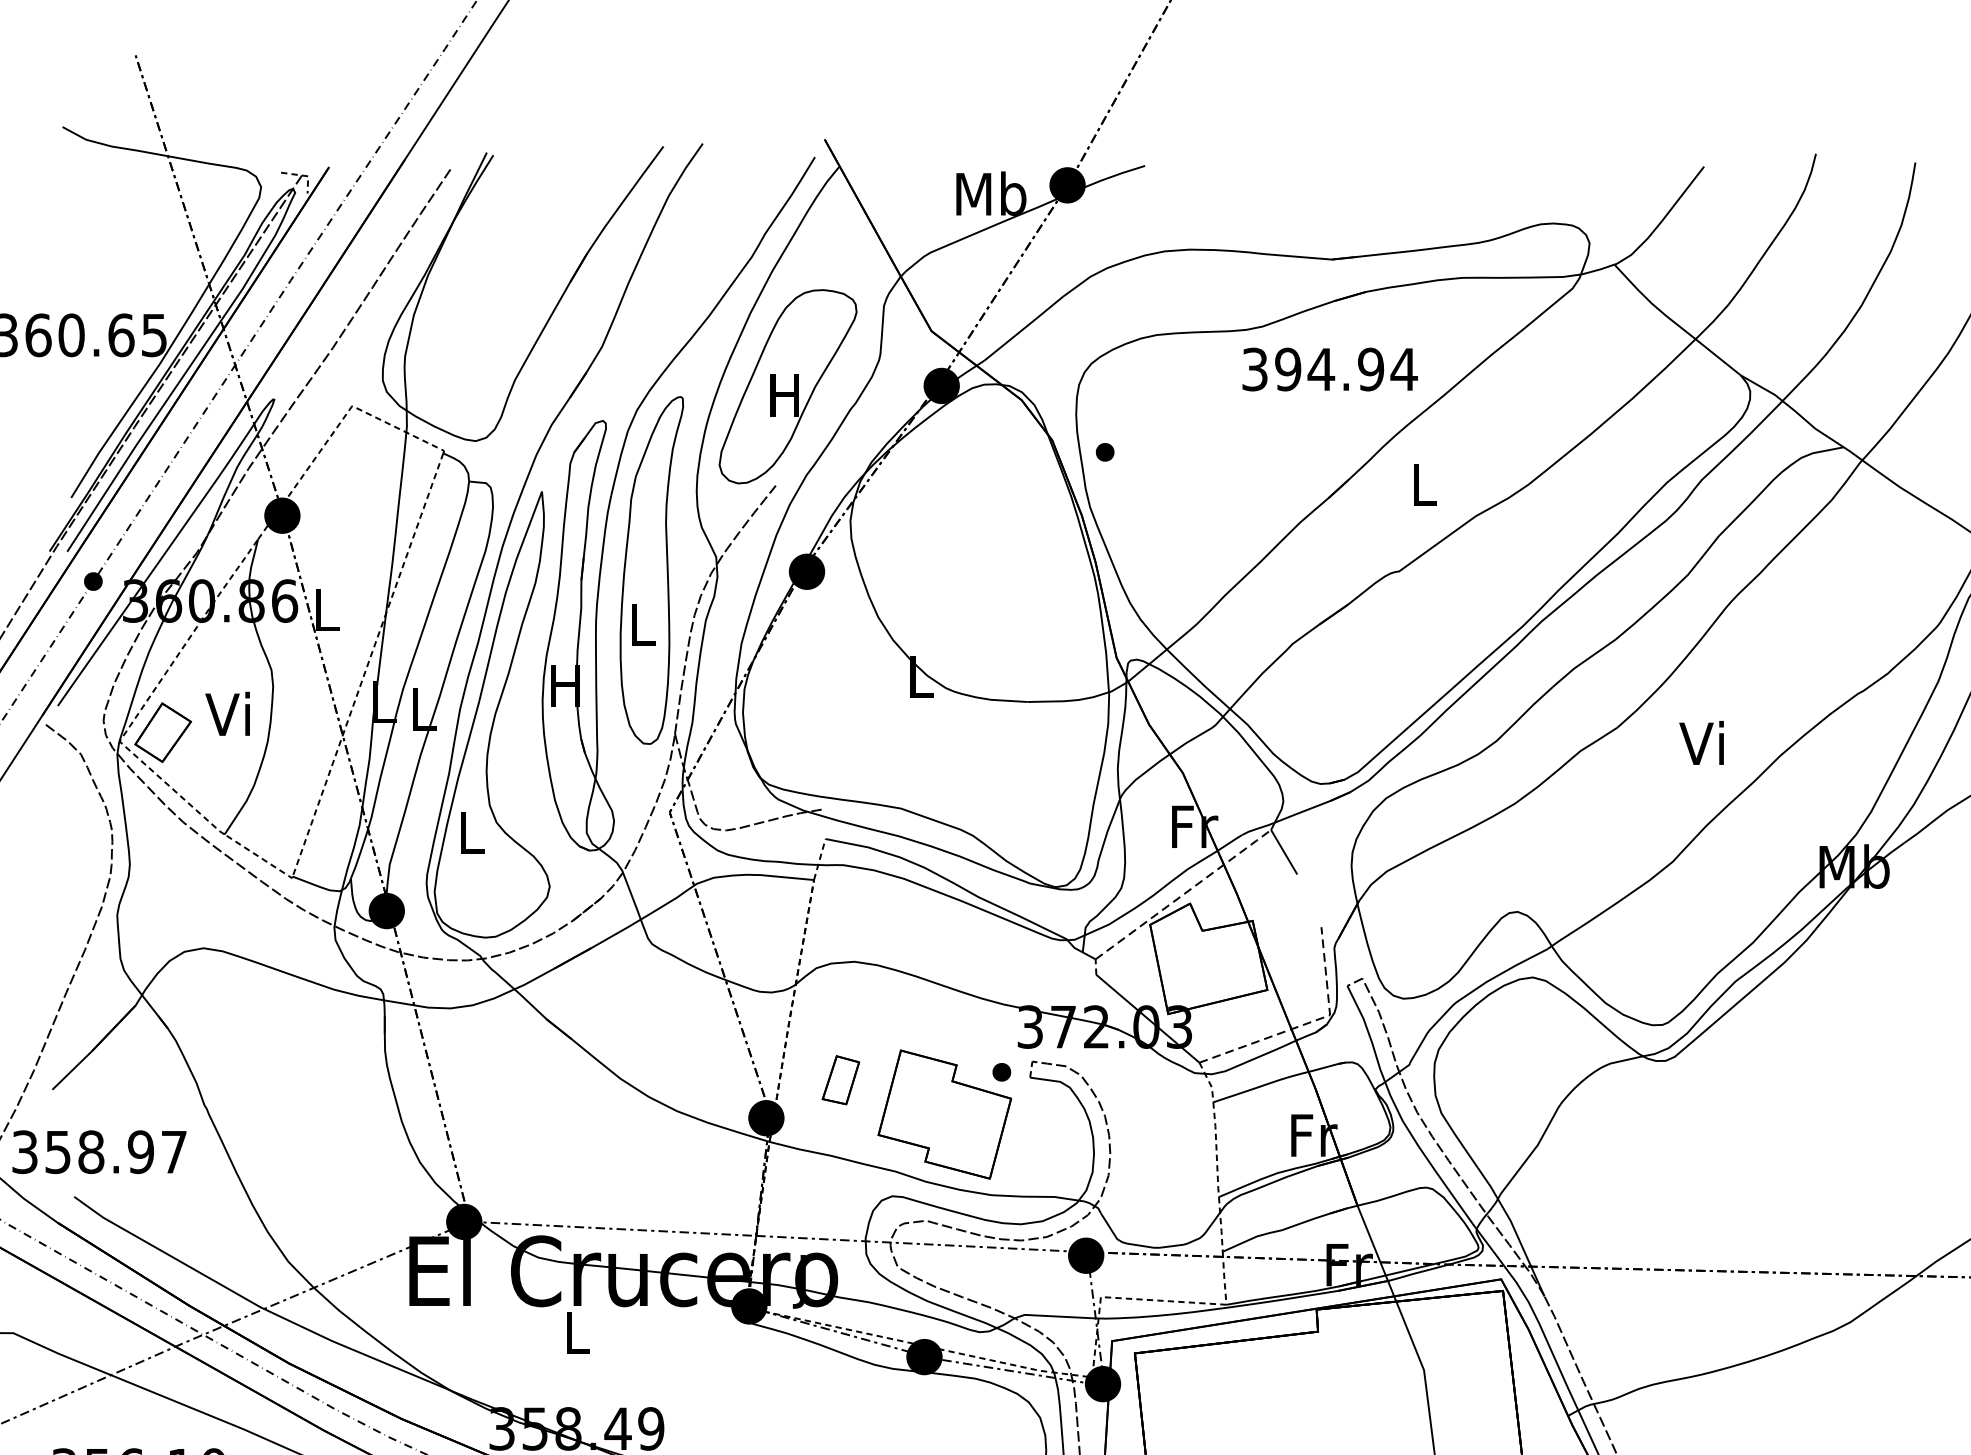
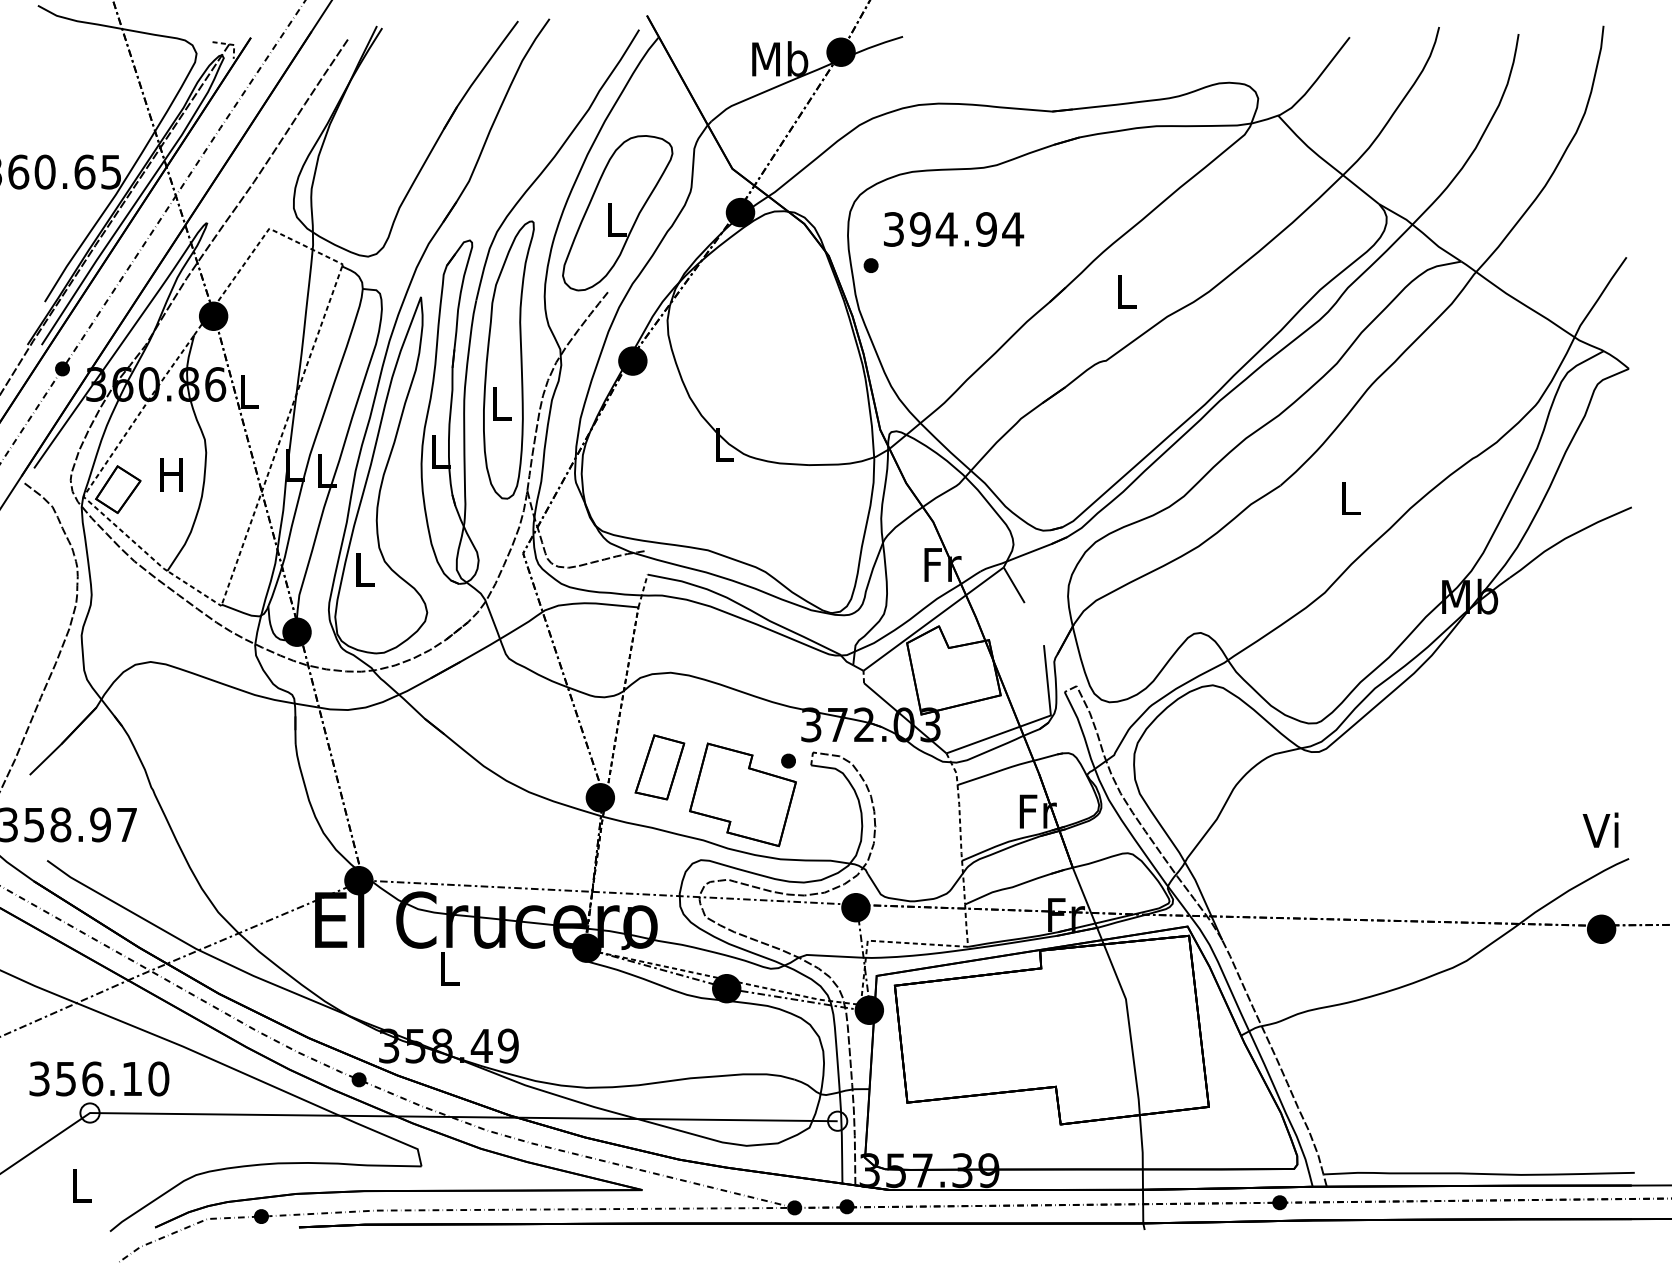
text: (1330, 369) -> (954, 229), moved
text: (785, 394) -> (615, 219), H -> L
text: (565, 684) -> (439, 451), H -> L
text: (227, 713) -> (169, 474), Vi -> H
text: (1701, 742) -> (1347, 497), Vi -> L
line: (1184, 893) -> (934, 618), dashed -> solid
line: (1307, 1024) -> (1032, 722), dashed -> solid
part: (840, 1080) -> (659, 767), size x1.67

